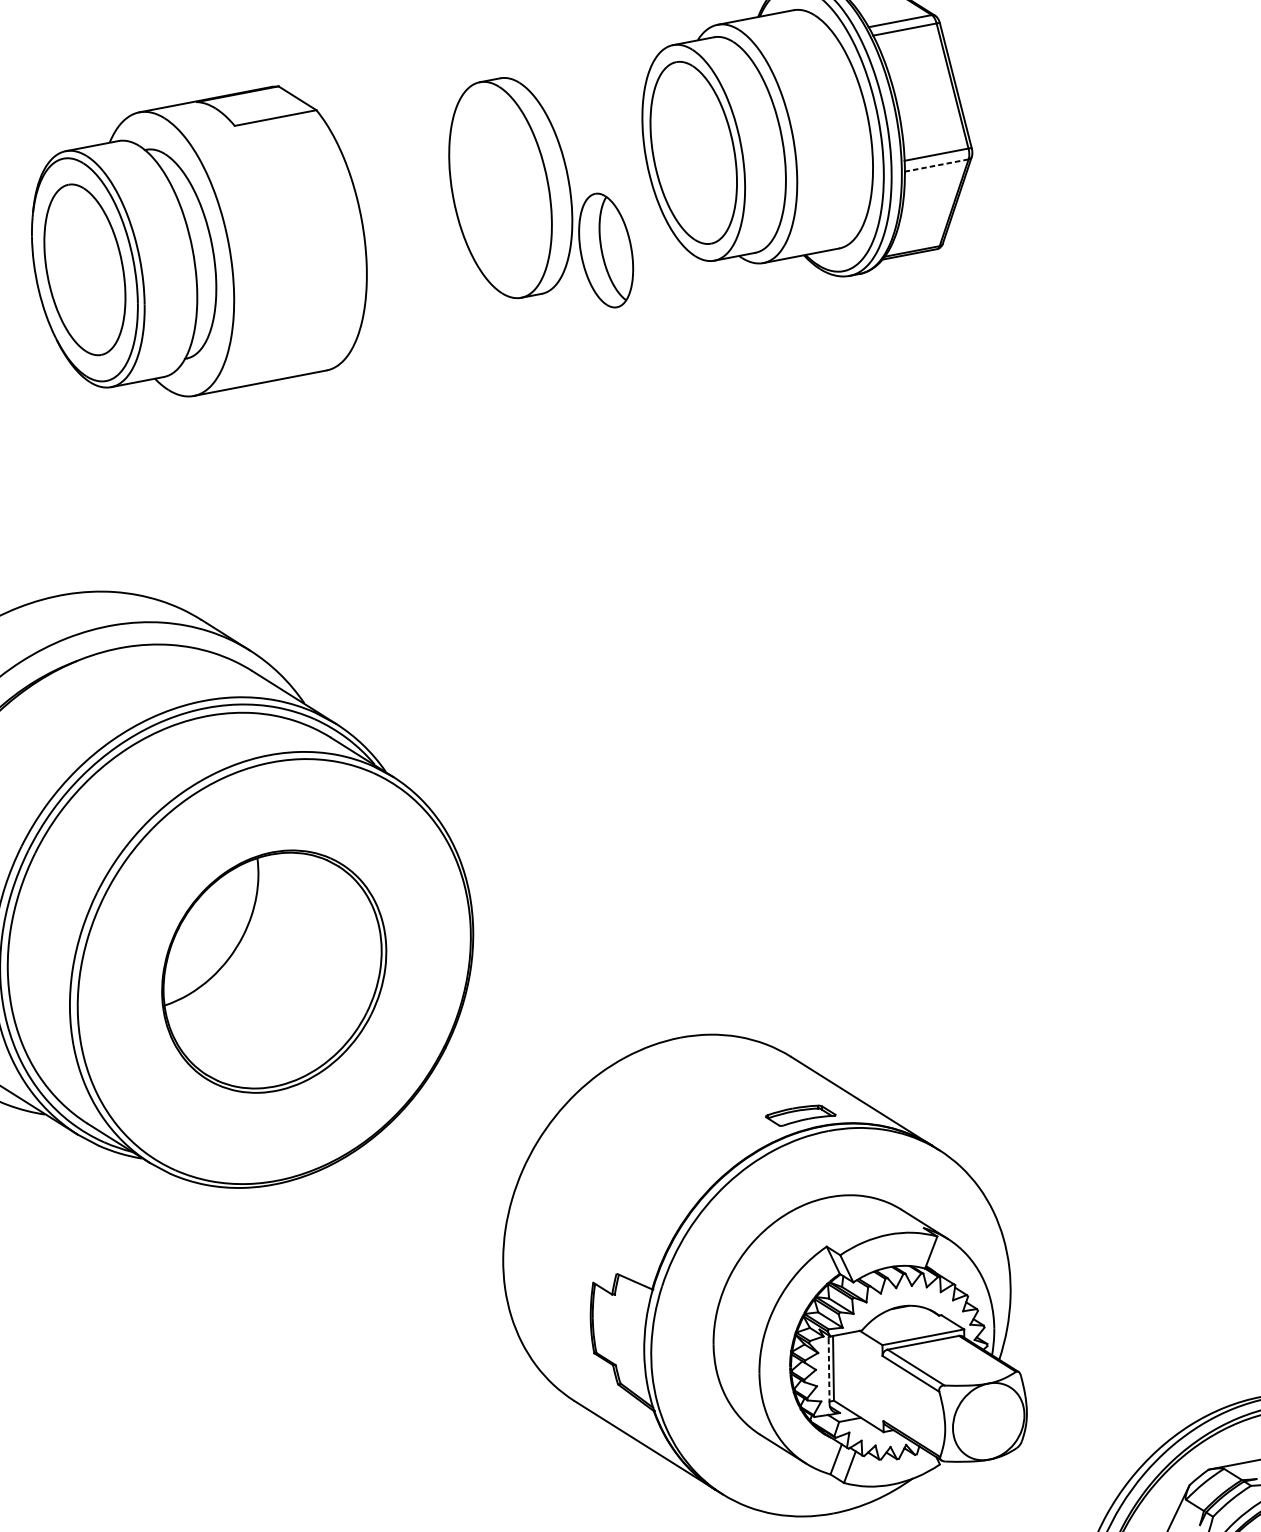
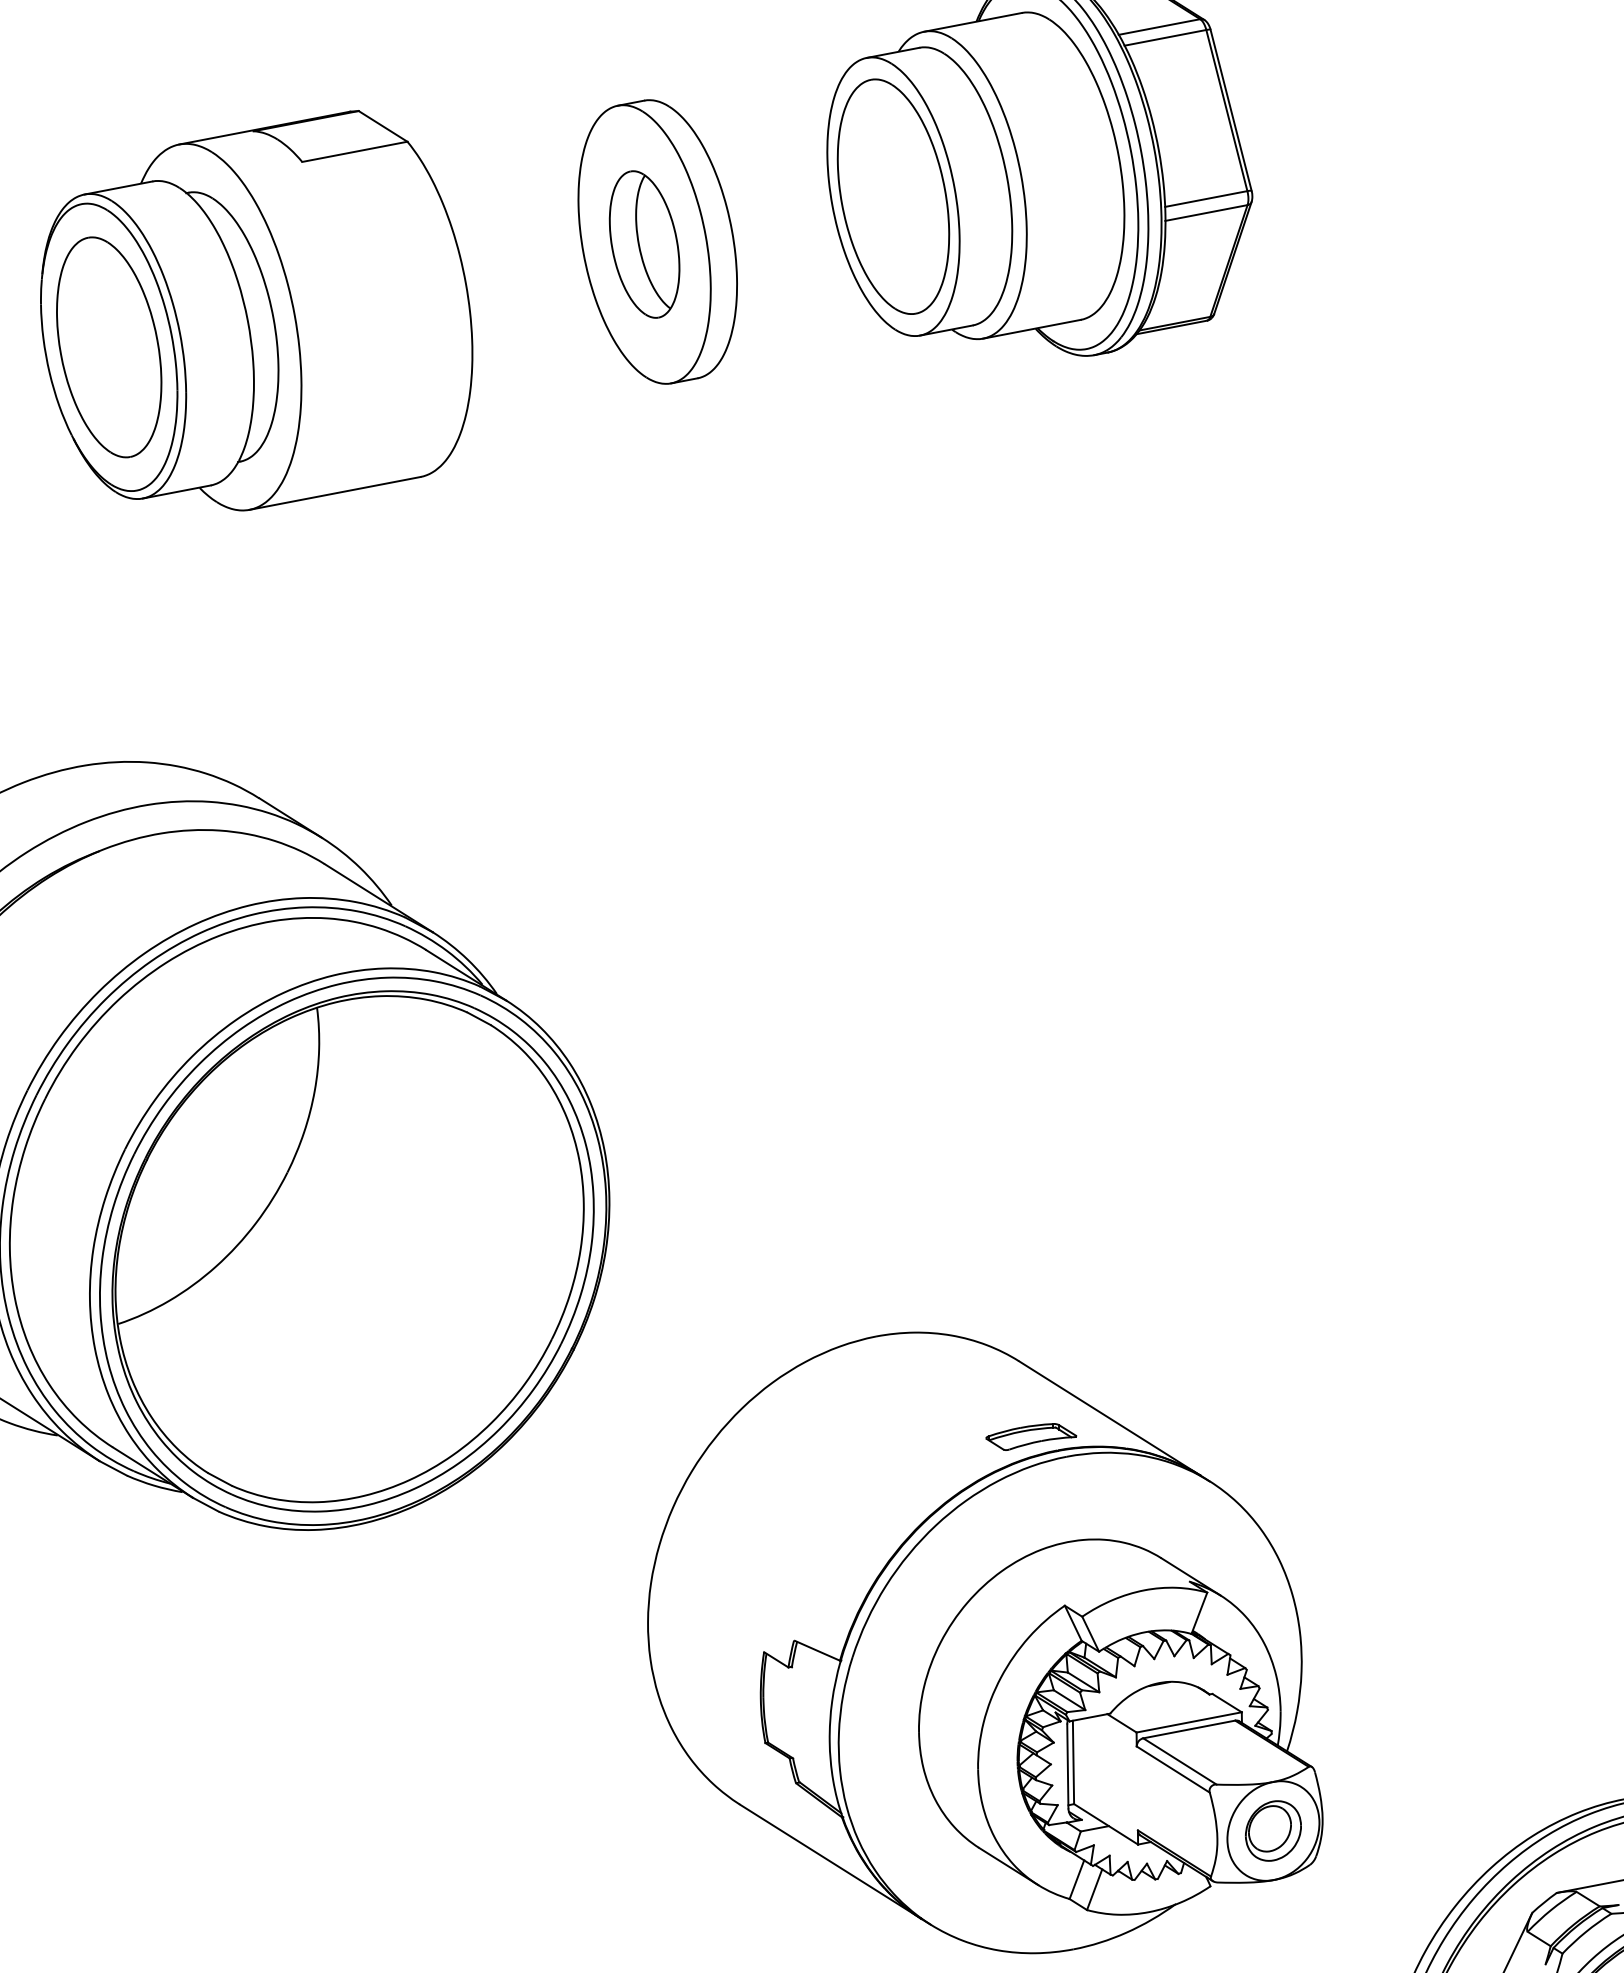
line: (936, 165) -> (1206, 213), dashed -> solid
part: (606, 250) -> (644, 244), moved
part: (273, 971) -> (352, 1251), size x1.67
line: (828, 1371) -> (1067, 1766), dashed -> solid
part: (988, 1421) -> (1273, 1830), added

